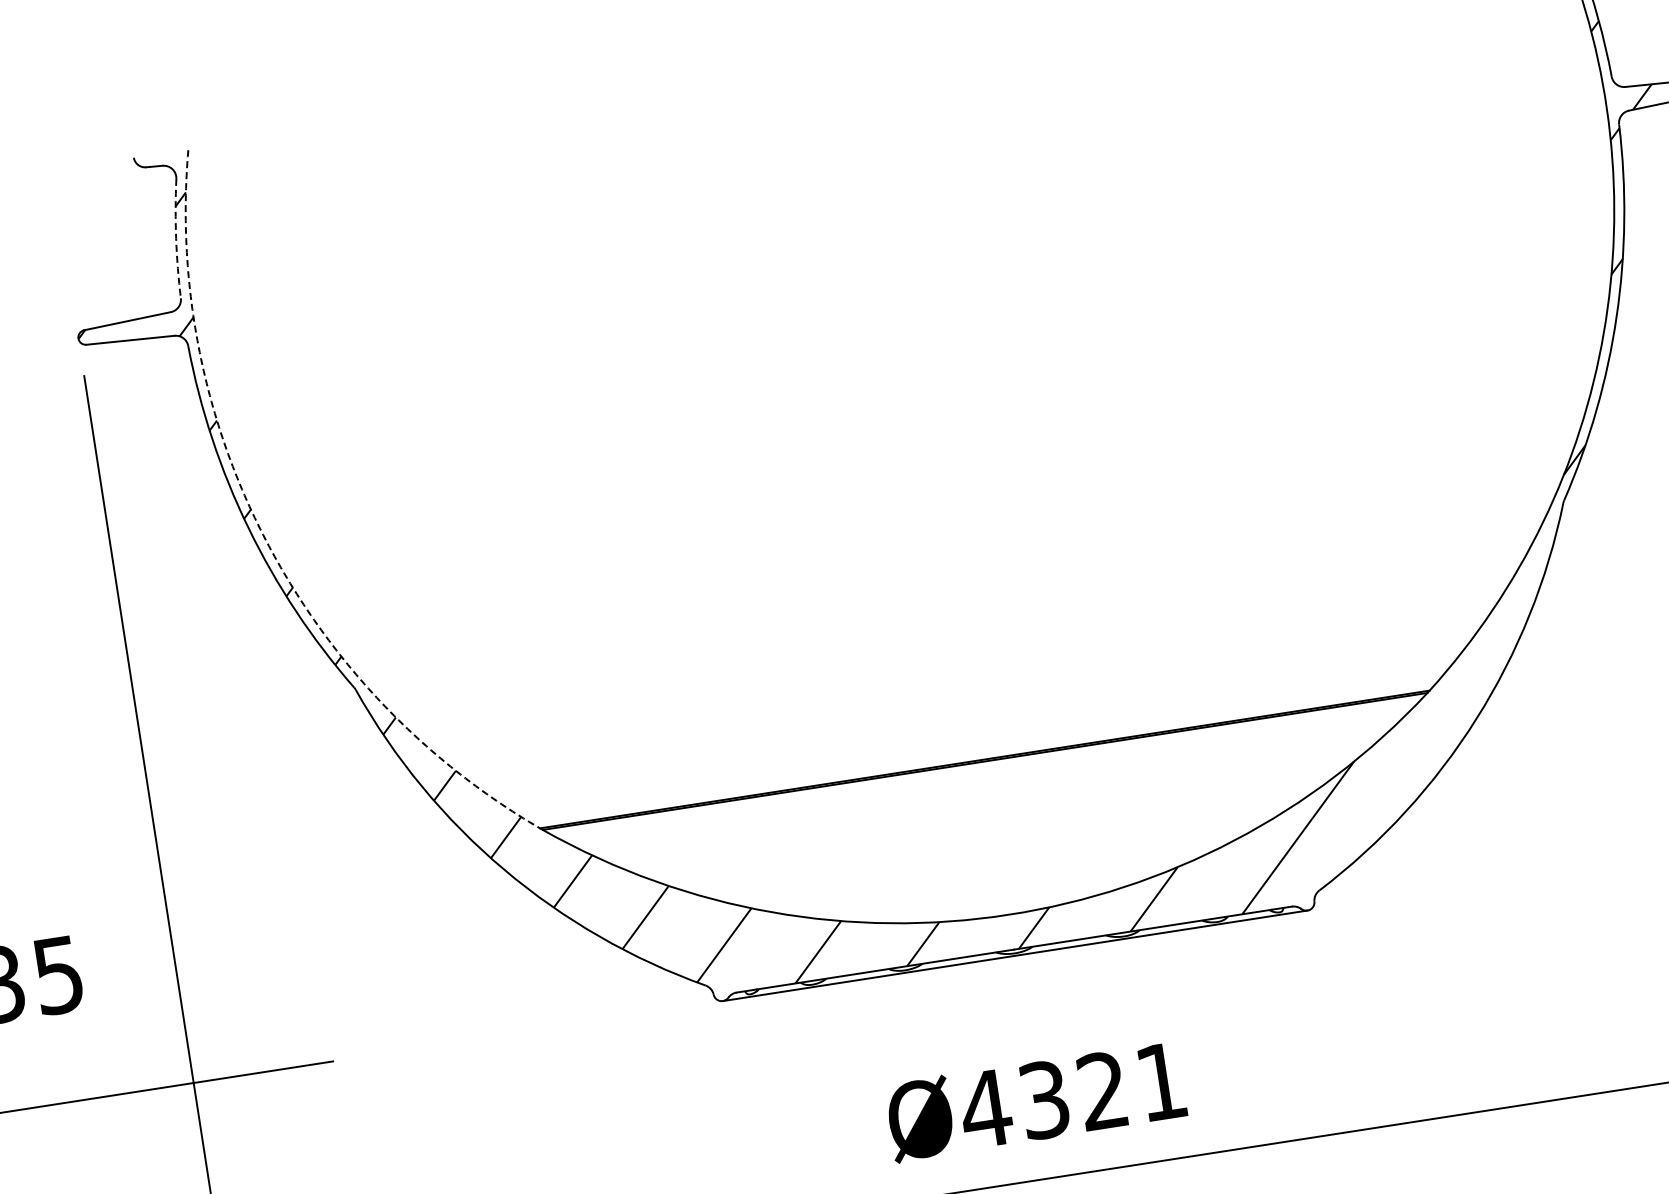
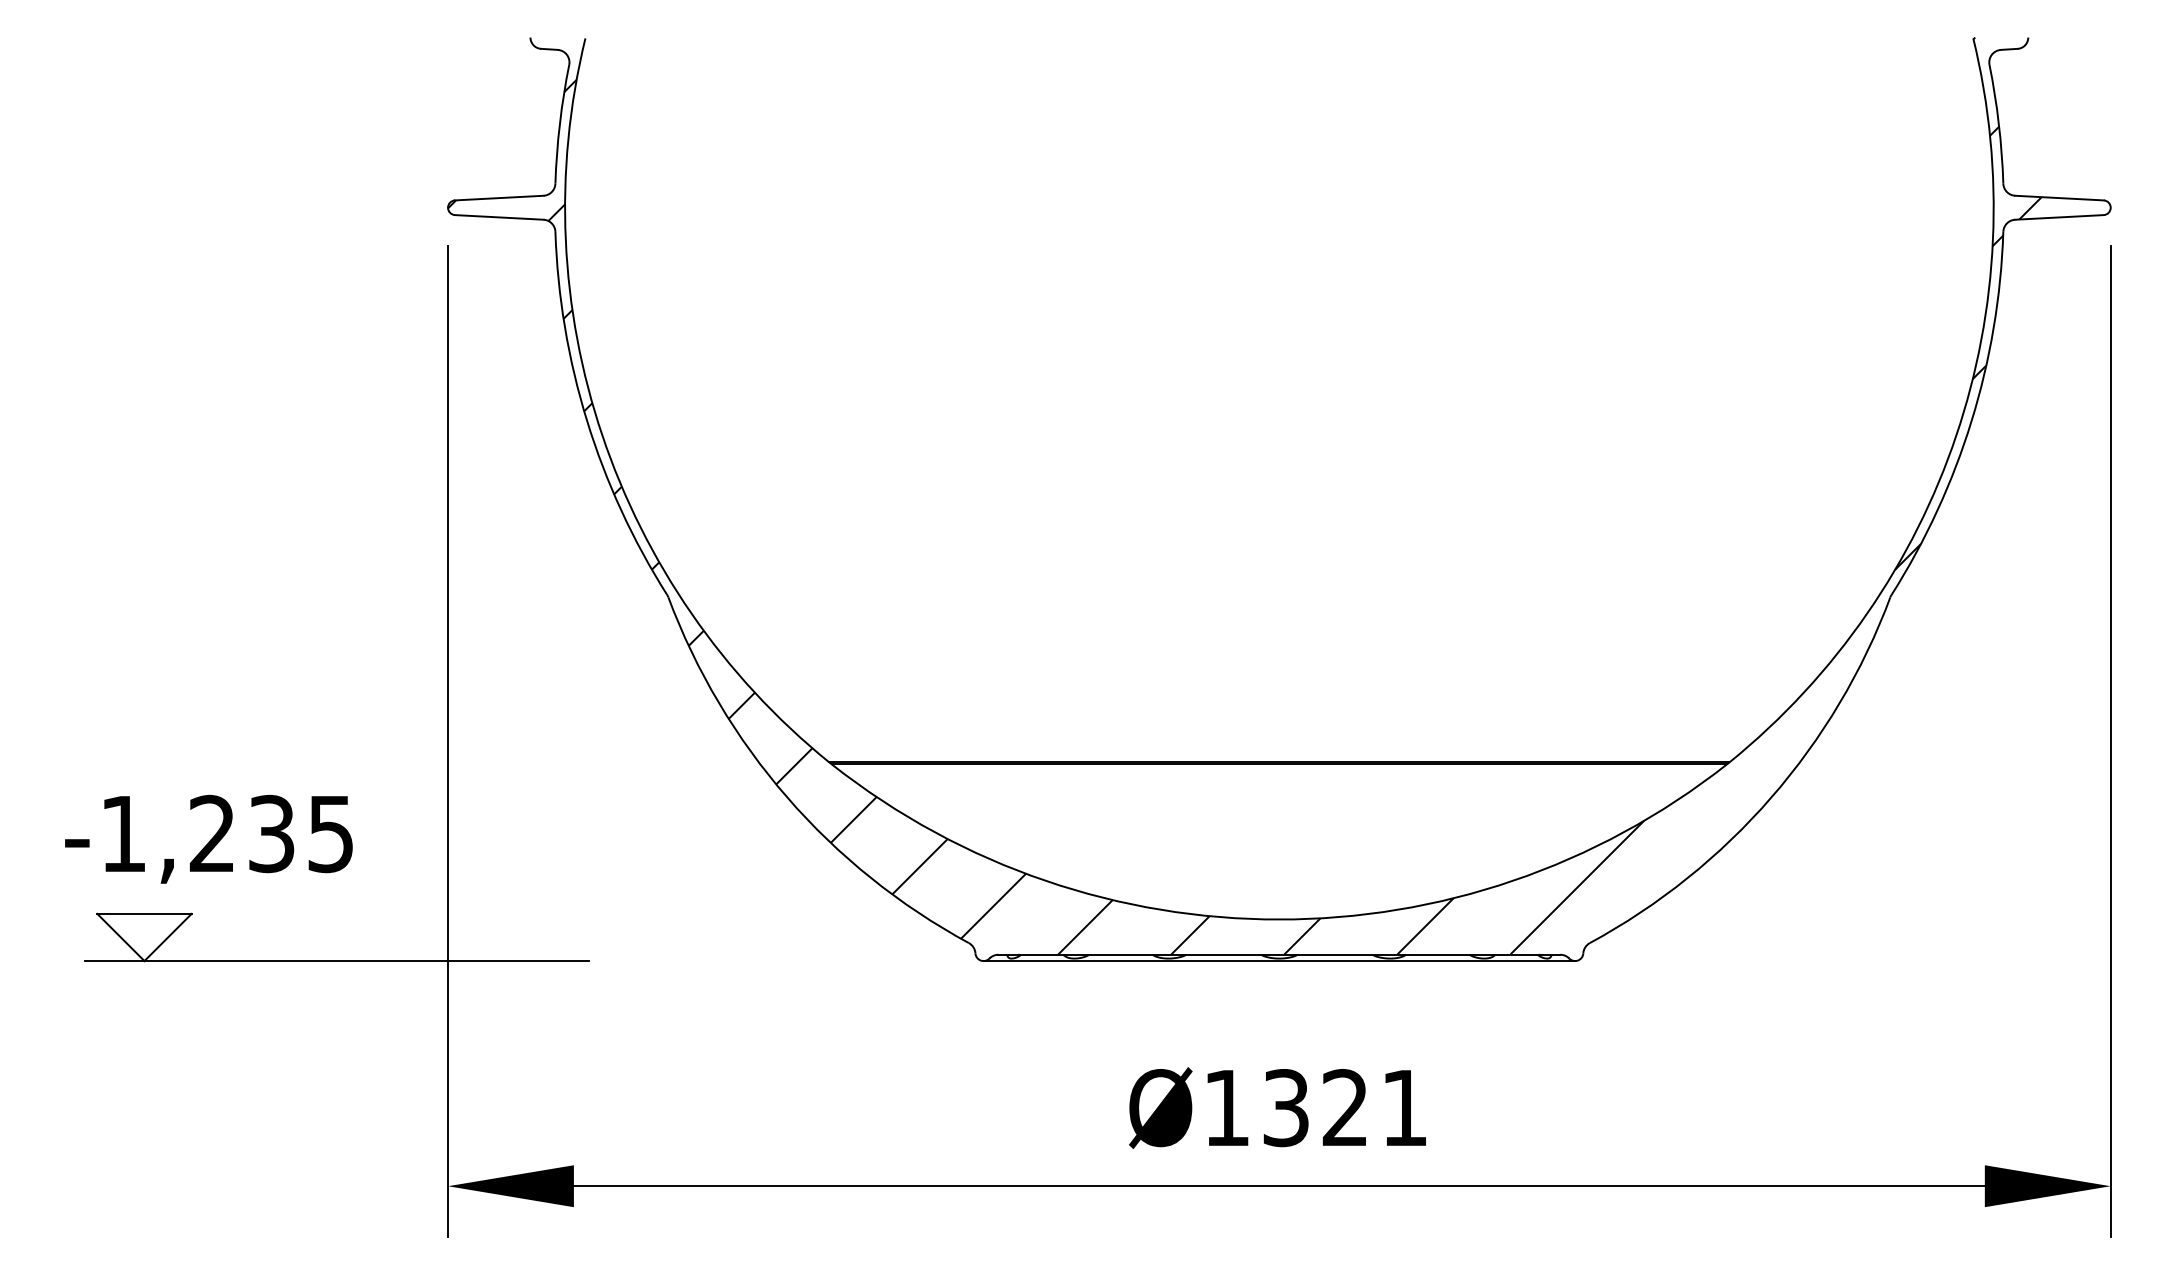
arc: (175, 239) -> (559, 124), dashed -> solid
arc: (265, 540) -> (602, 435), dashed -> solid
text: (985, 1108) -> (1226, 1107), Ø4321 -> Ø1321

